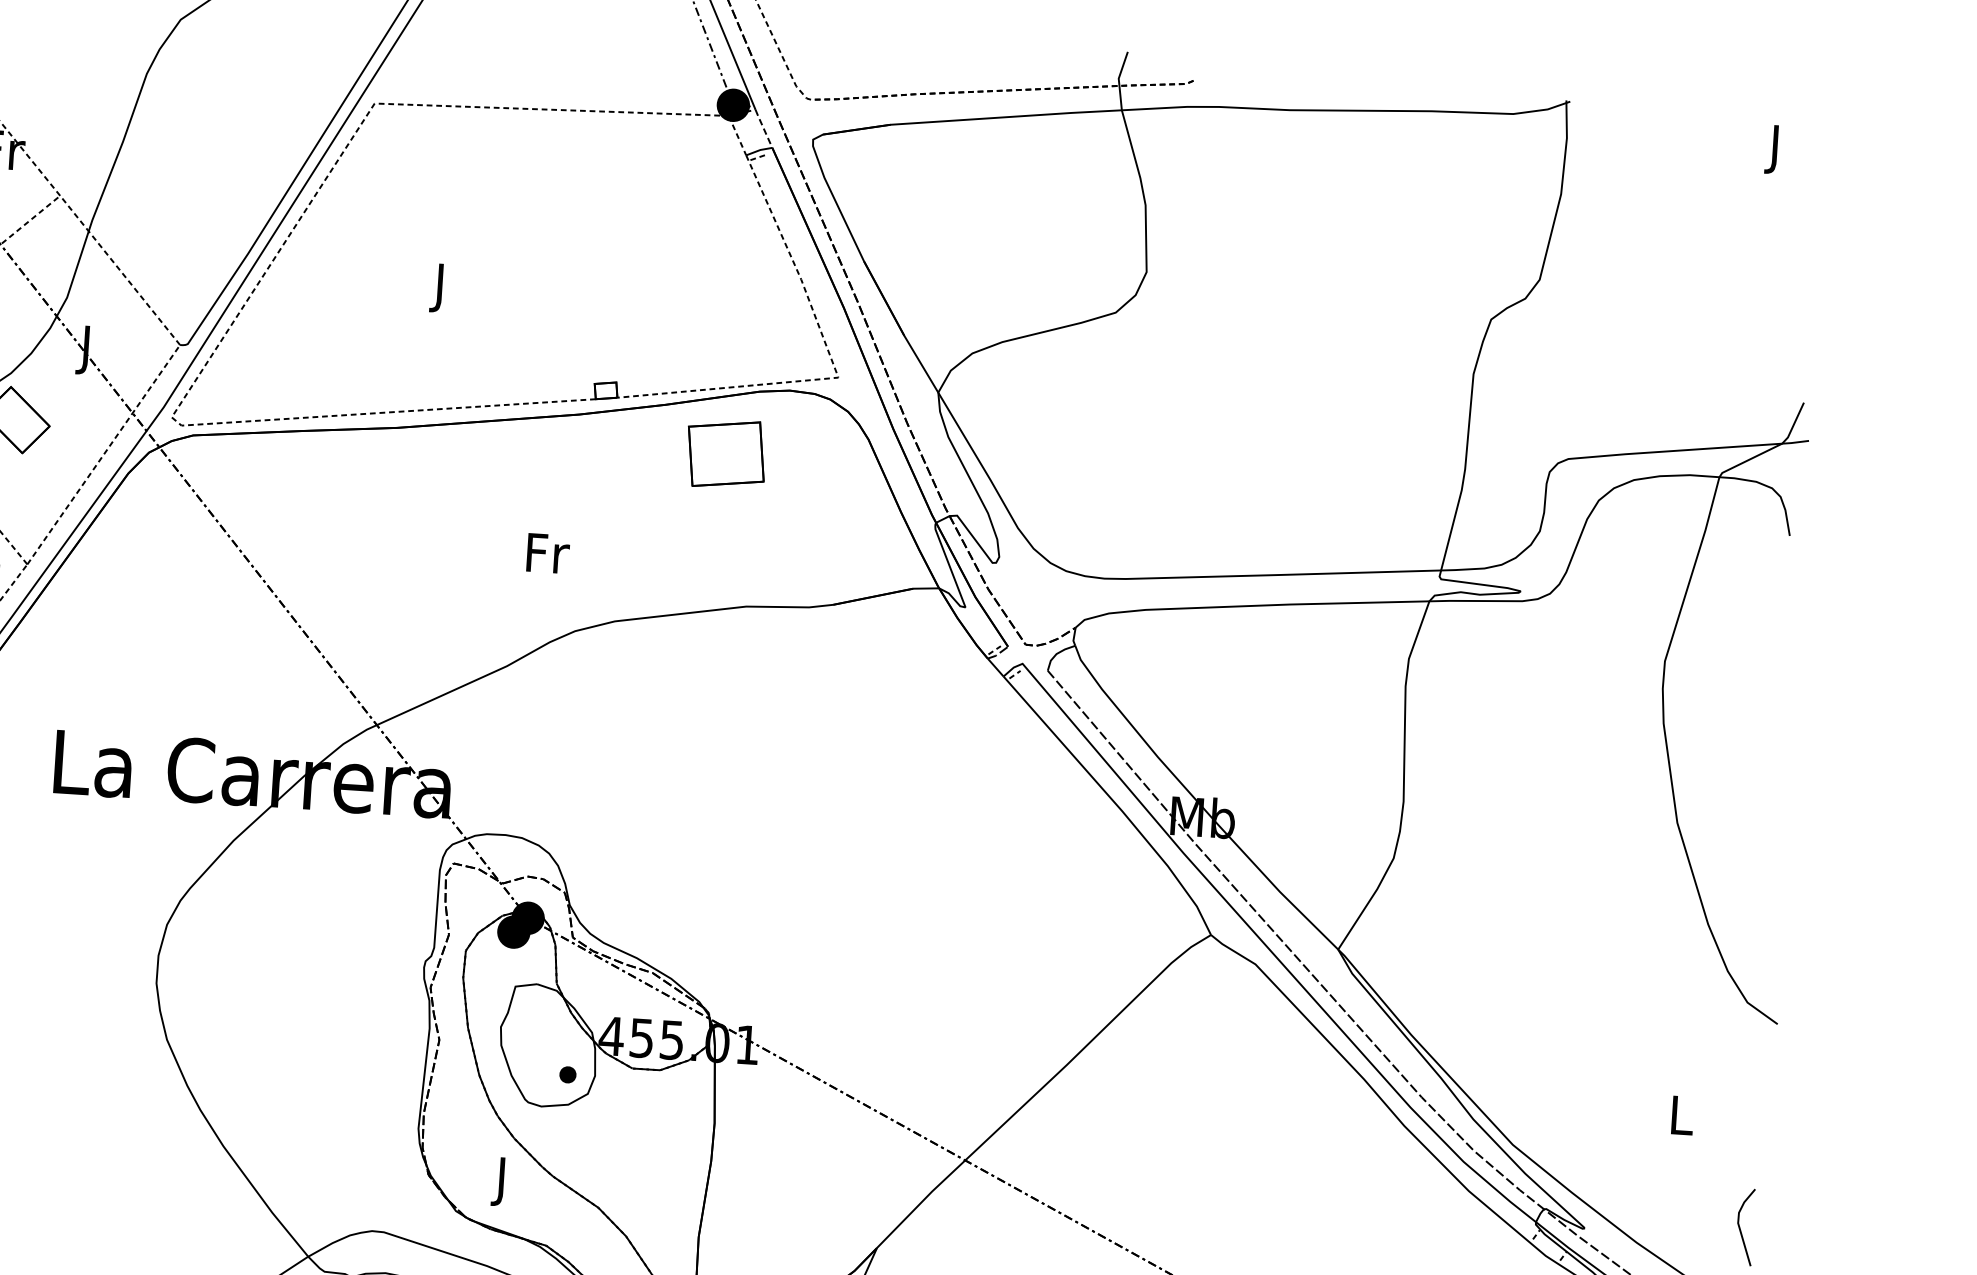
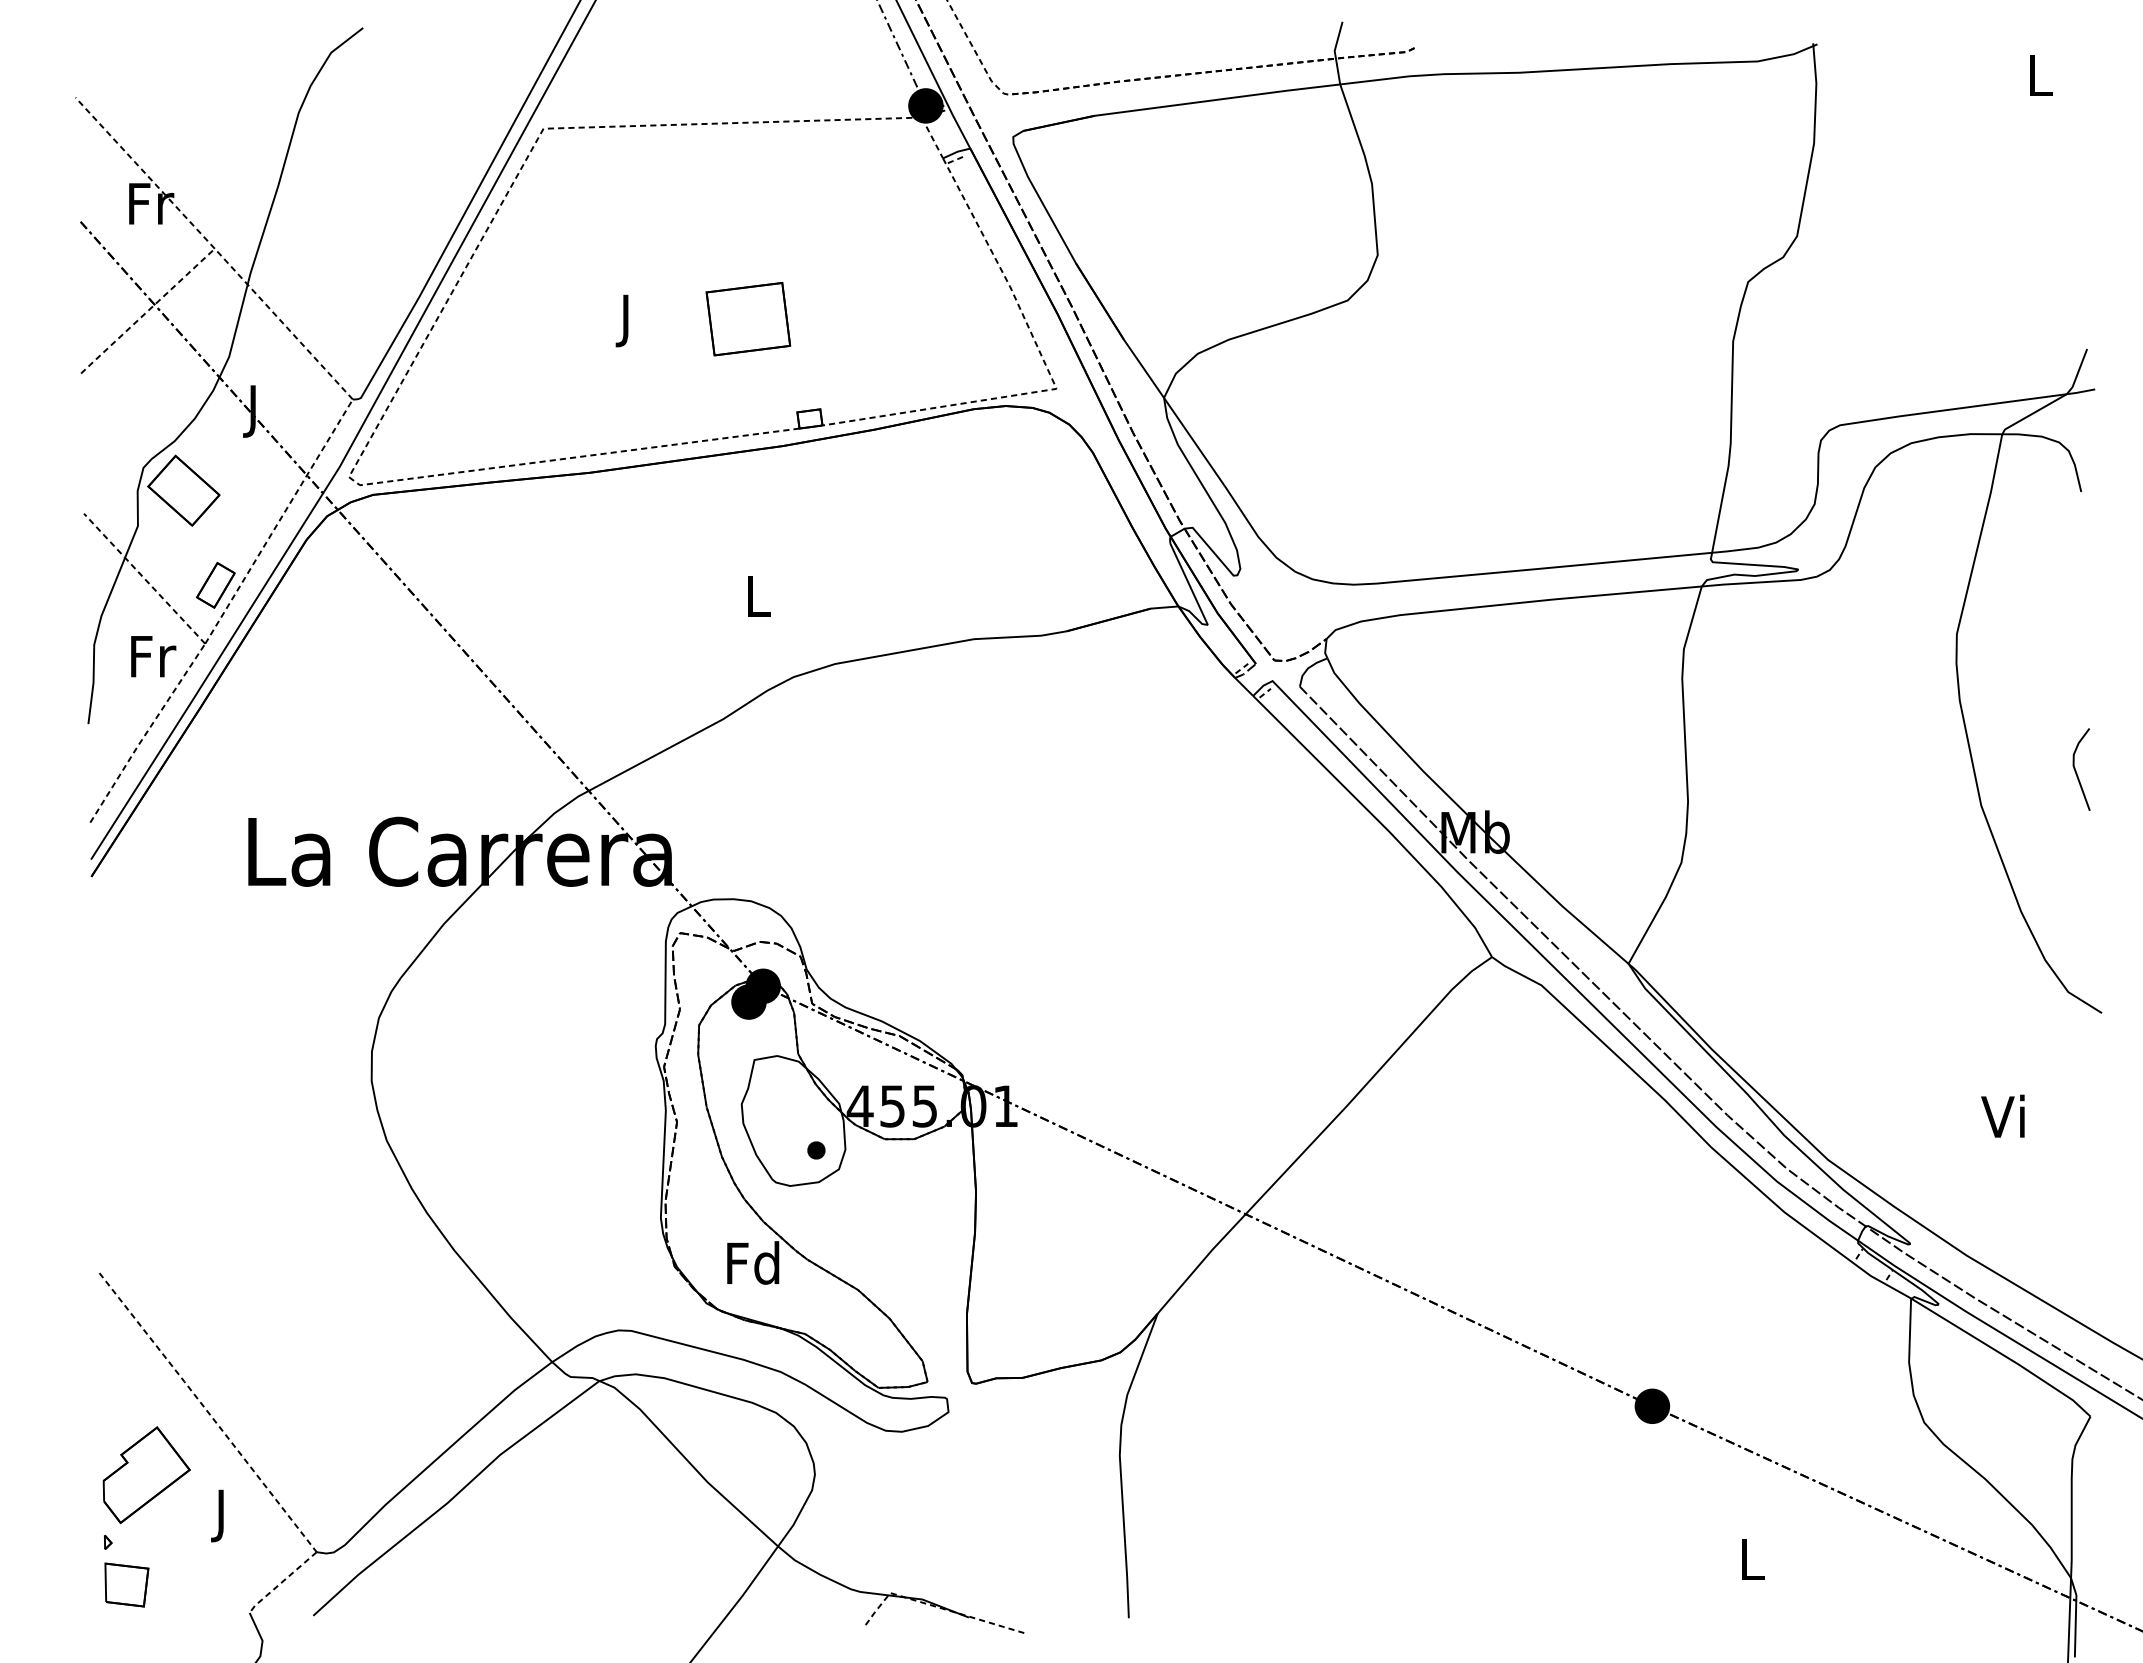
line: (763, 128) -> (959, 128), dashed -> solid
text: (1776, 149) -> (2040, 81), J -> L
part: (726, 454) -> (748, 319), moved
part: (40, 509) -> (215, 584), added
text: (548, 552) -> (759, 595), Fr -> L
text: (1678, 1113) -> (2002, 1115), L -> Vi
text: (502, 1181) -> (753, 1268), J -> Fd
line: (1740, 1227) -> (2076, 770), moved

